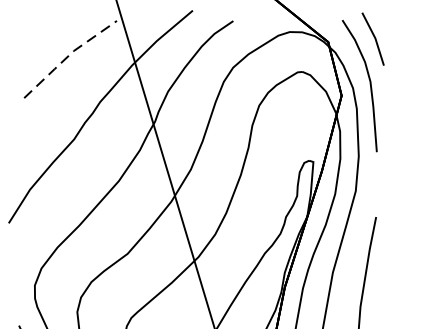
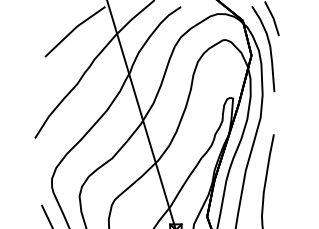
line: (67, 55) -> (73, 29), dashed -> solid

